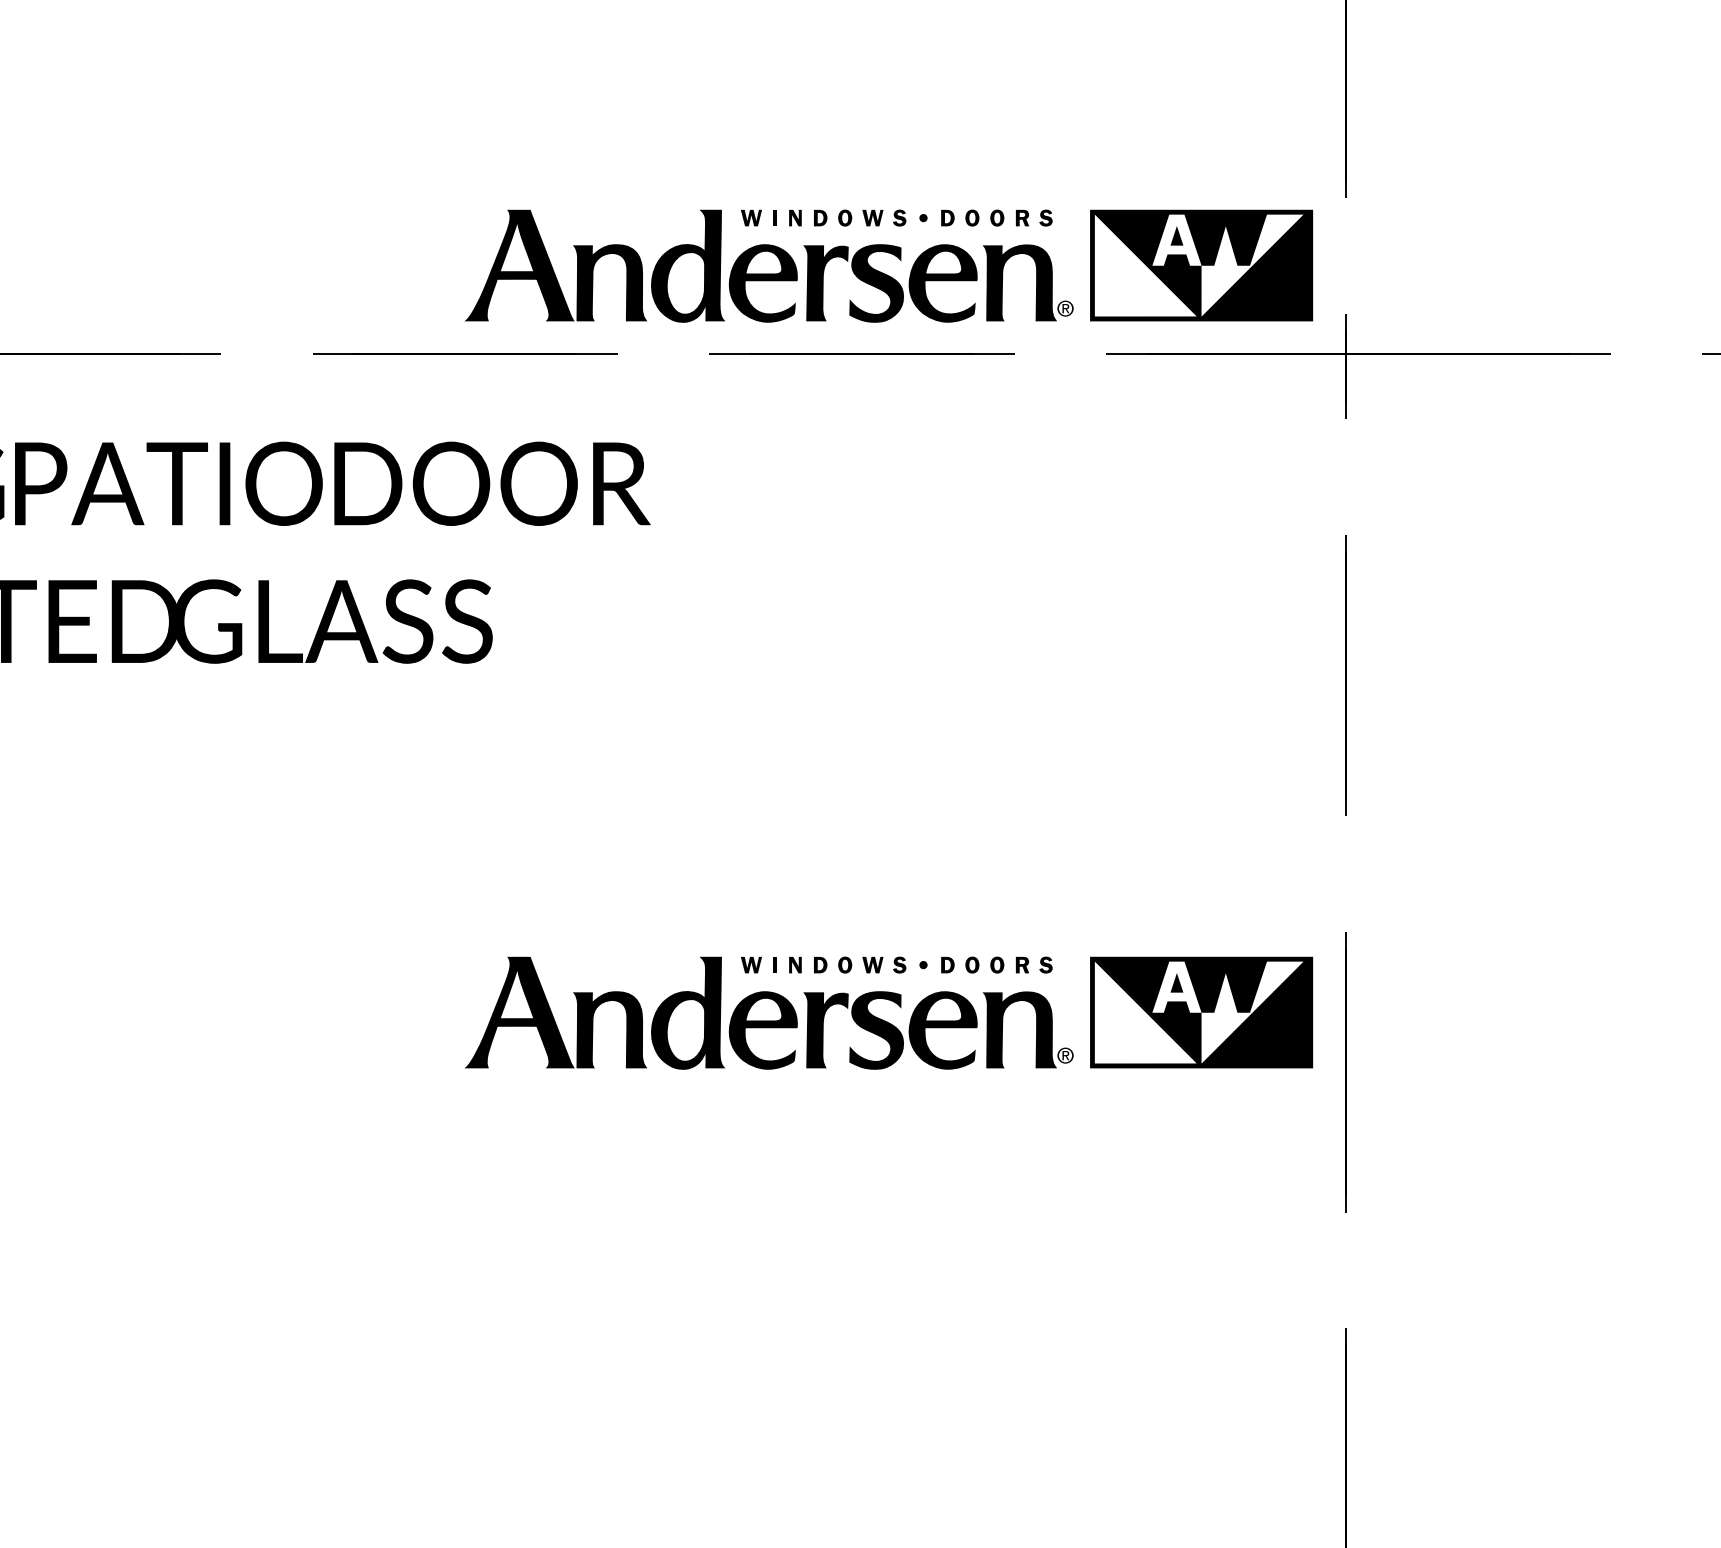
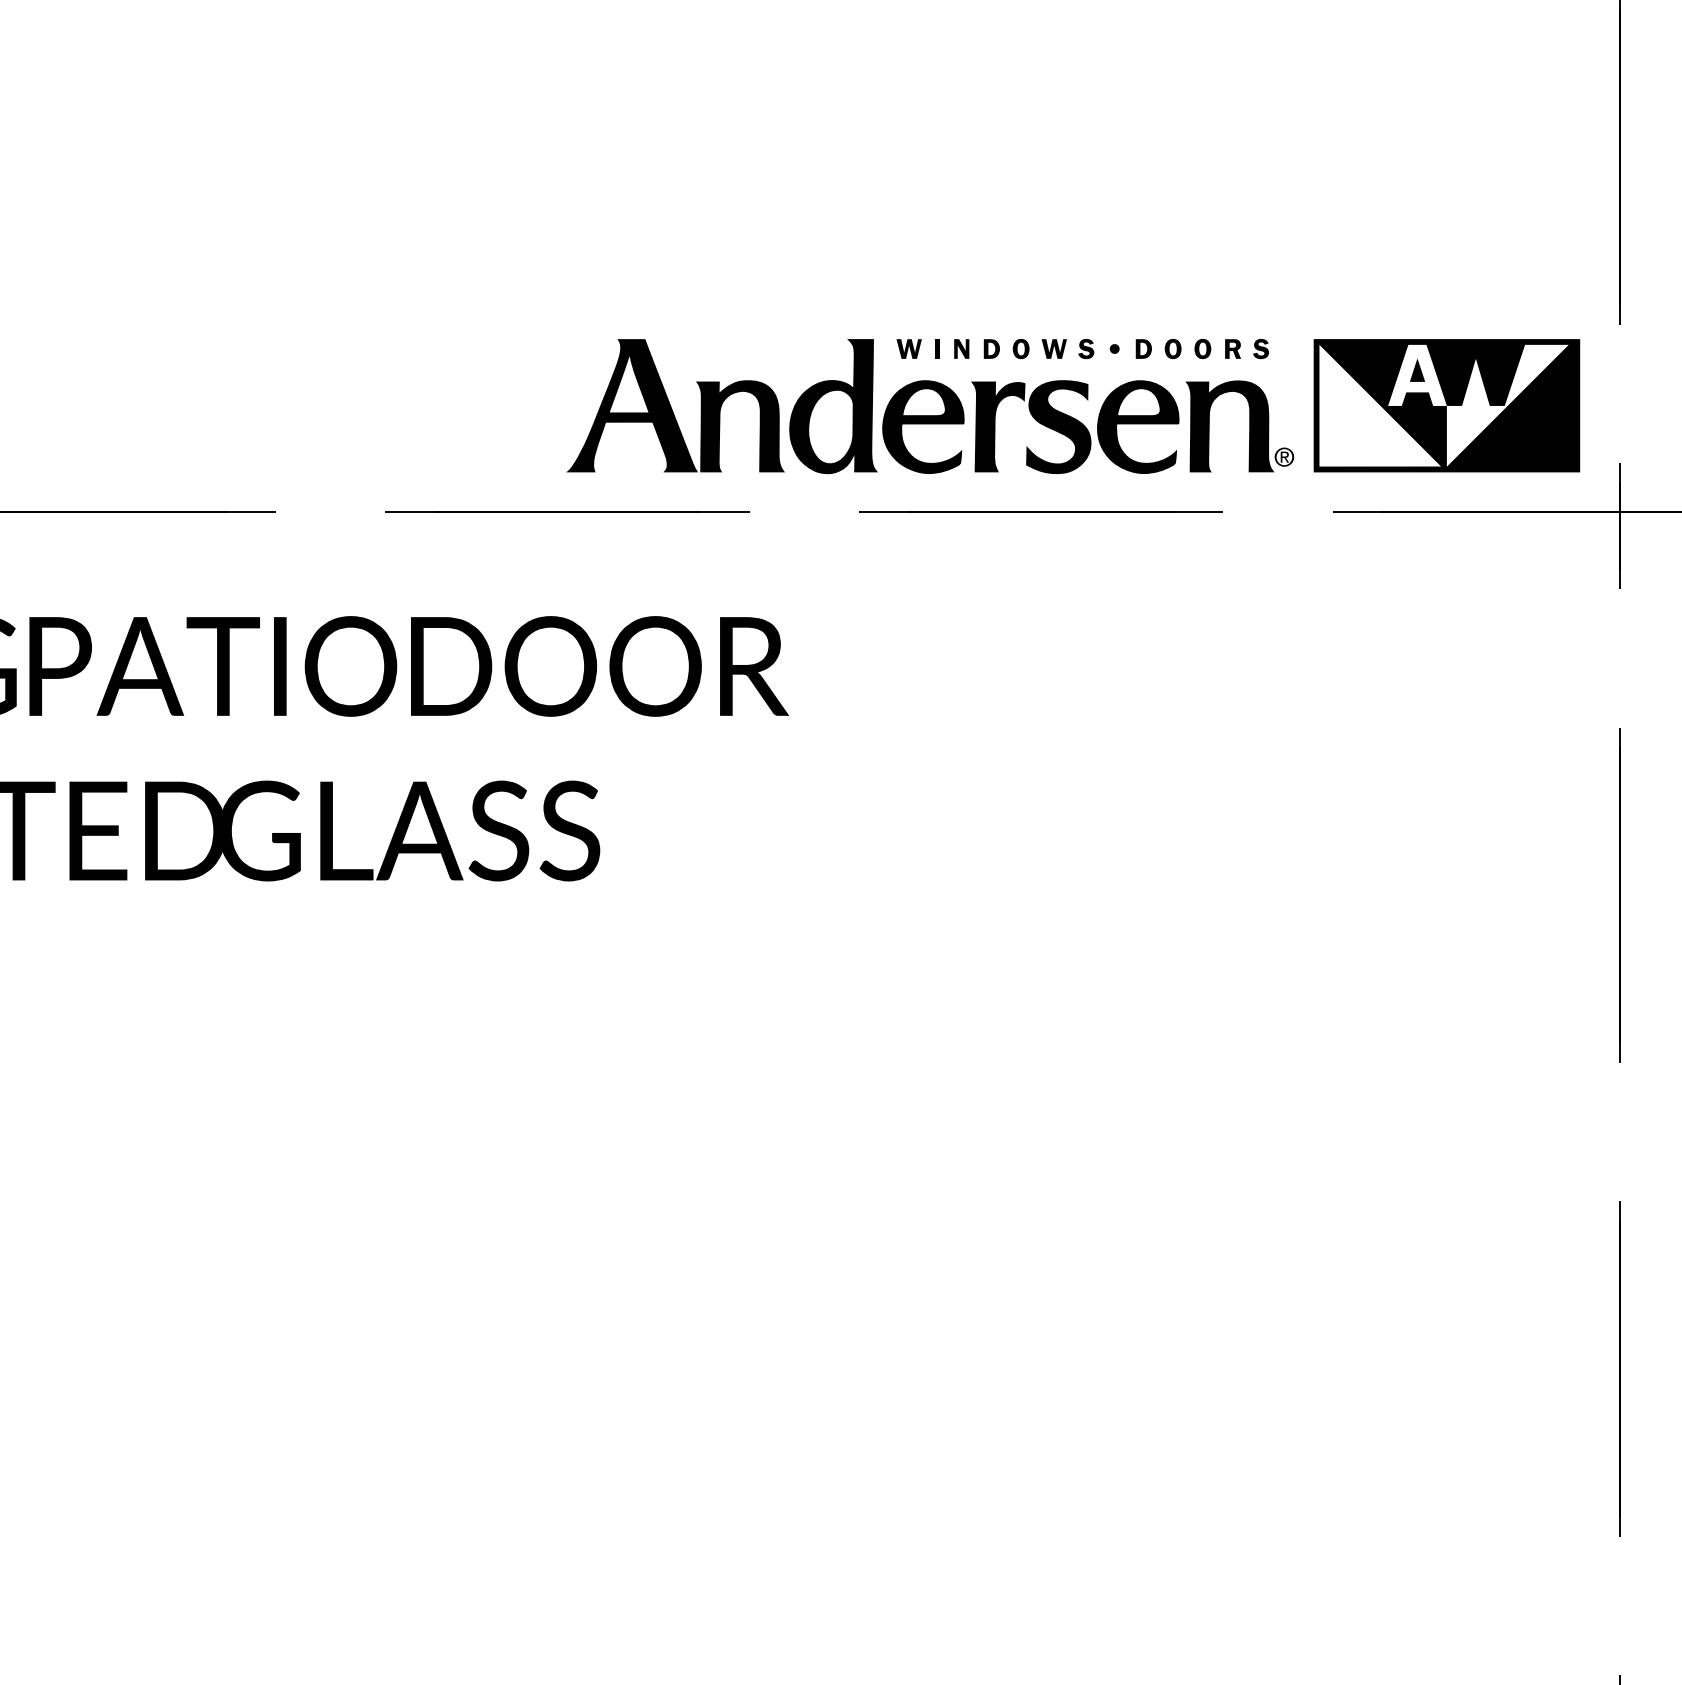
part: (885, 1020) -> (1069, 1307), removed

